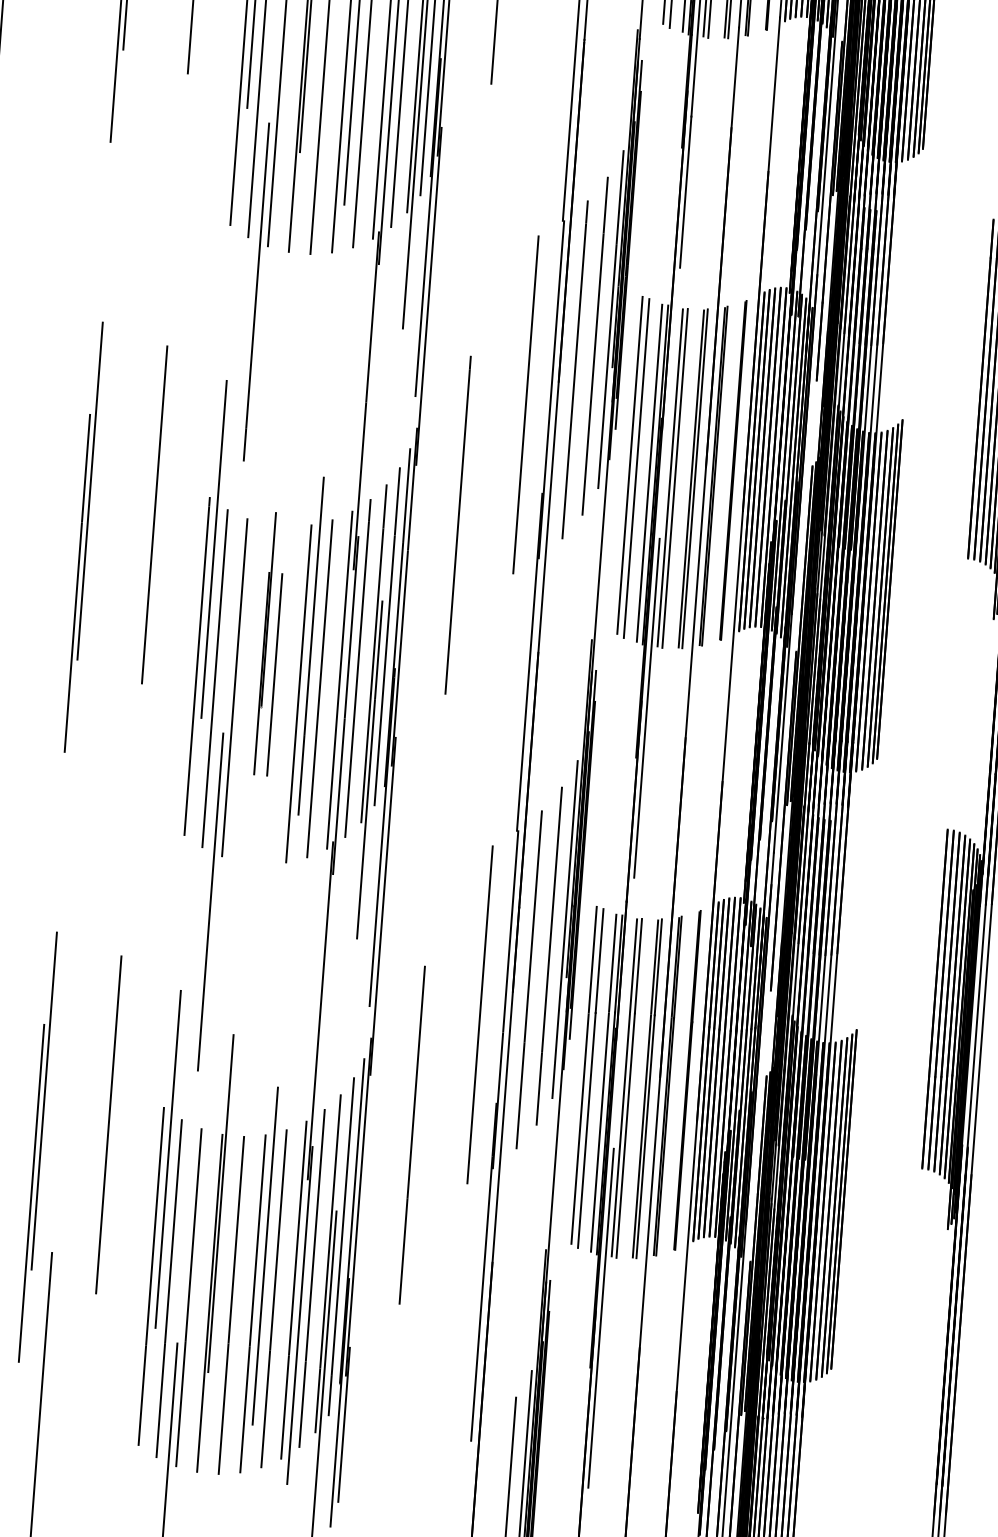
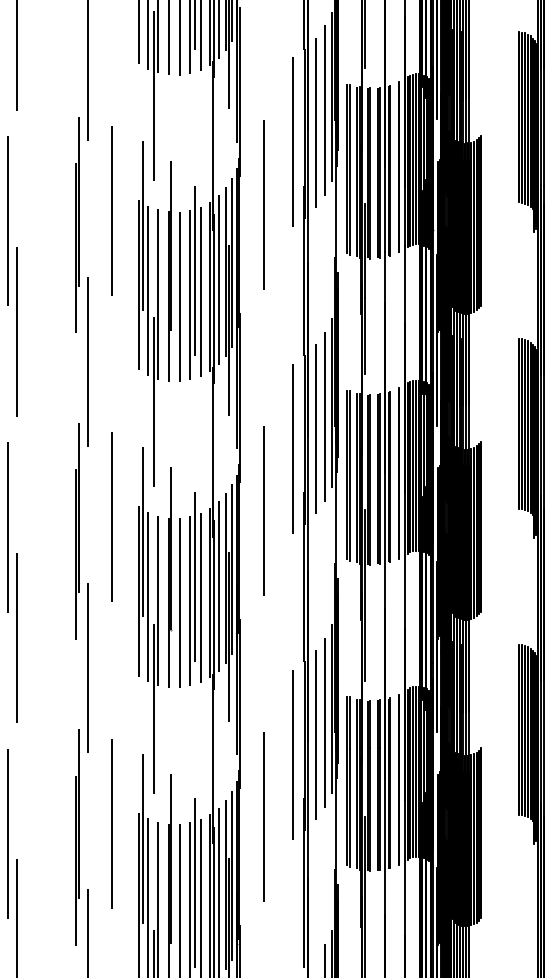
line: (131, 200) -> (88, 361), added
part: (270, 644) -> (174, 577), size x1.67
line: (85, 812) -> (88, 668), added

